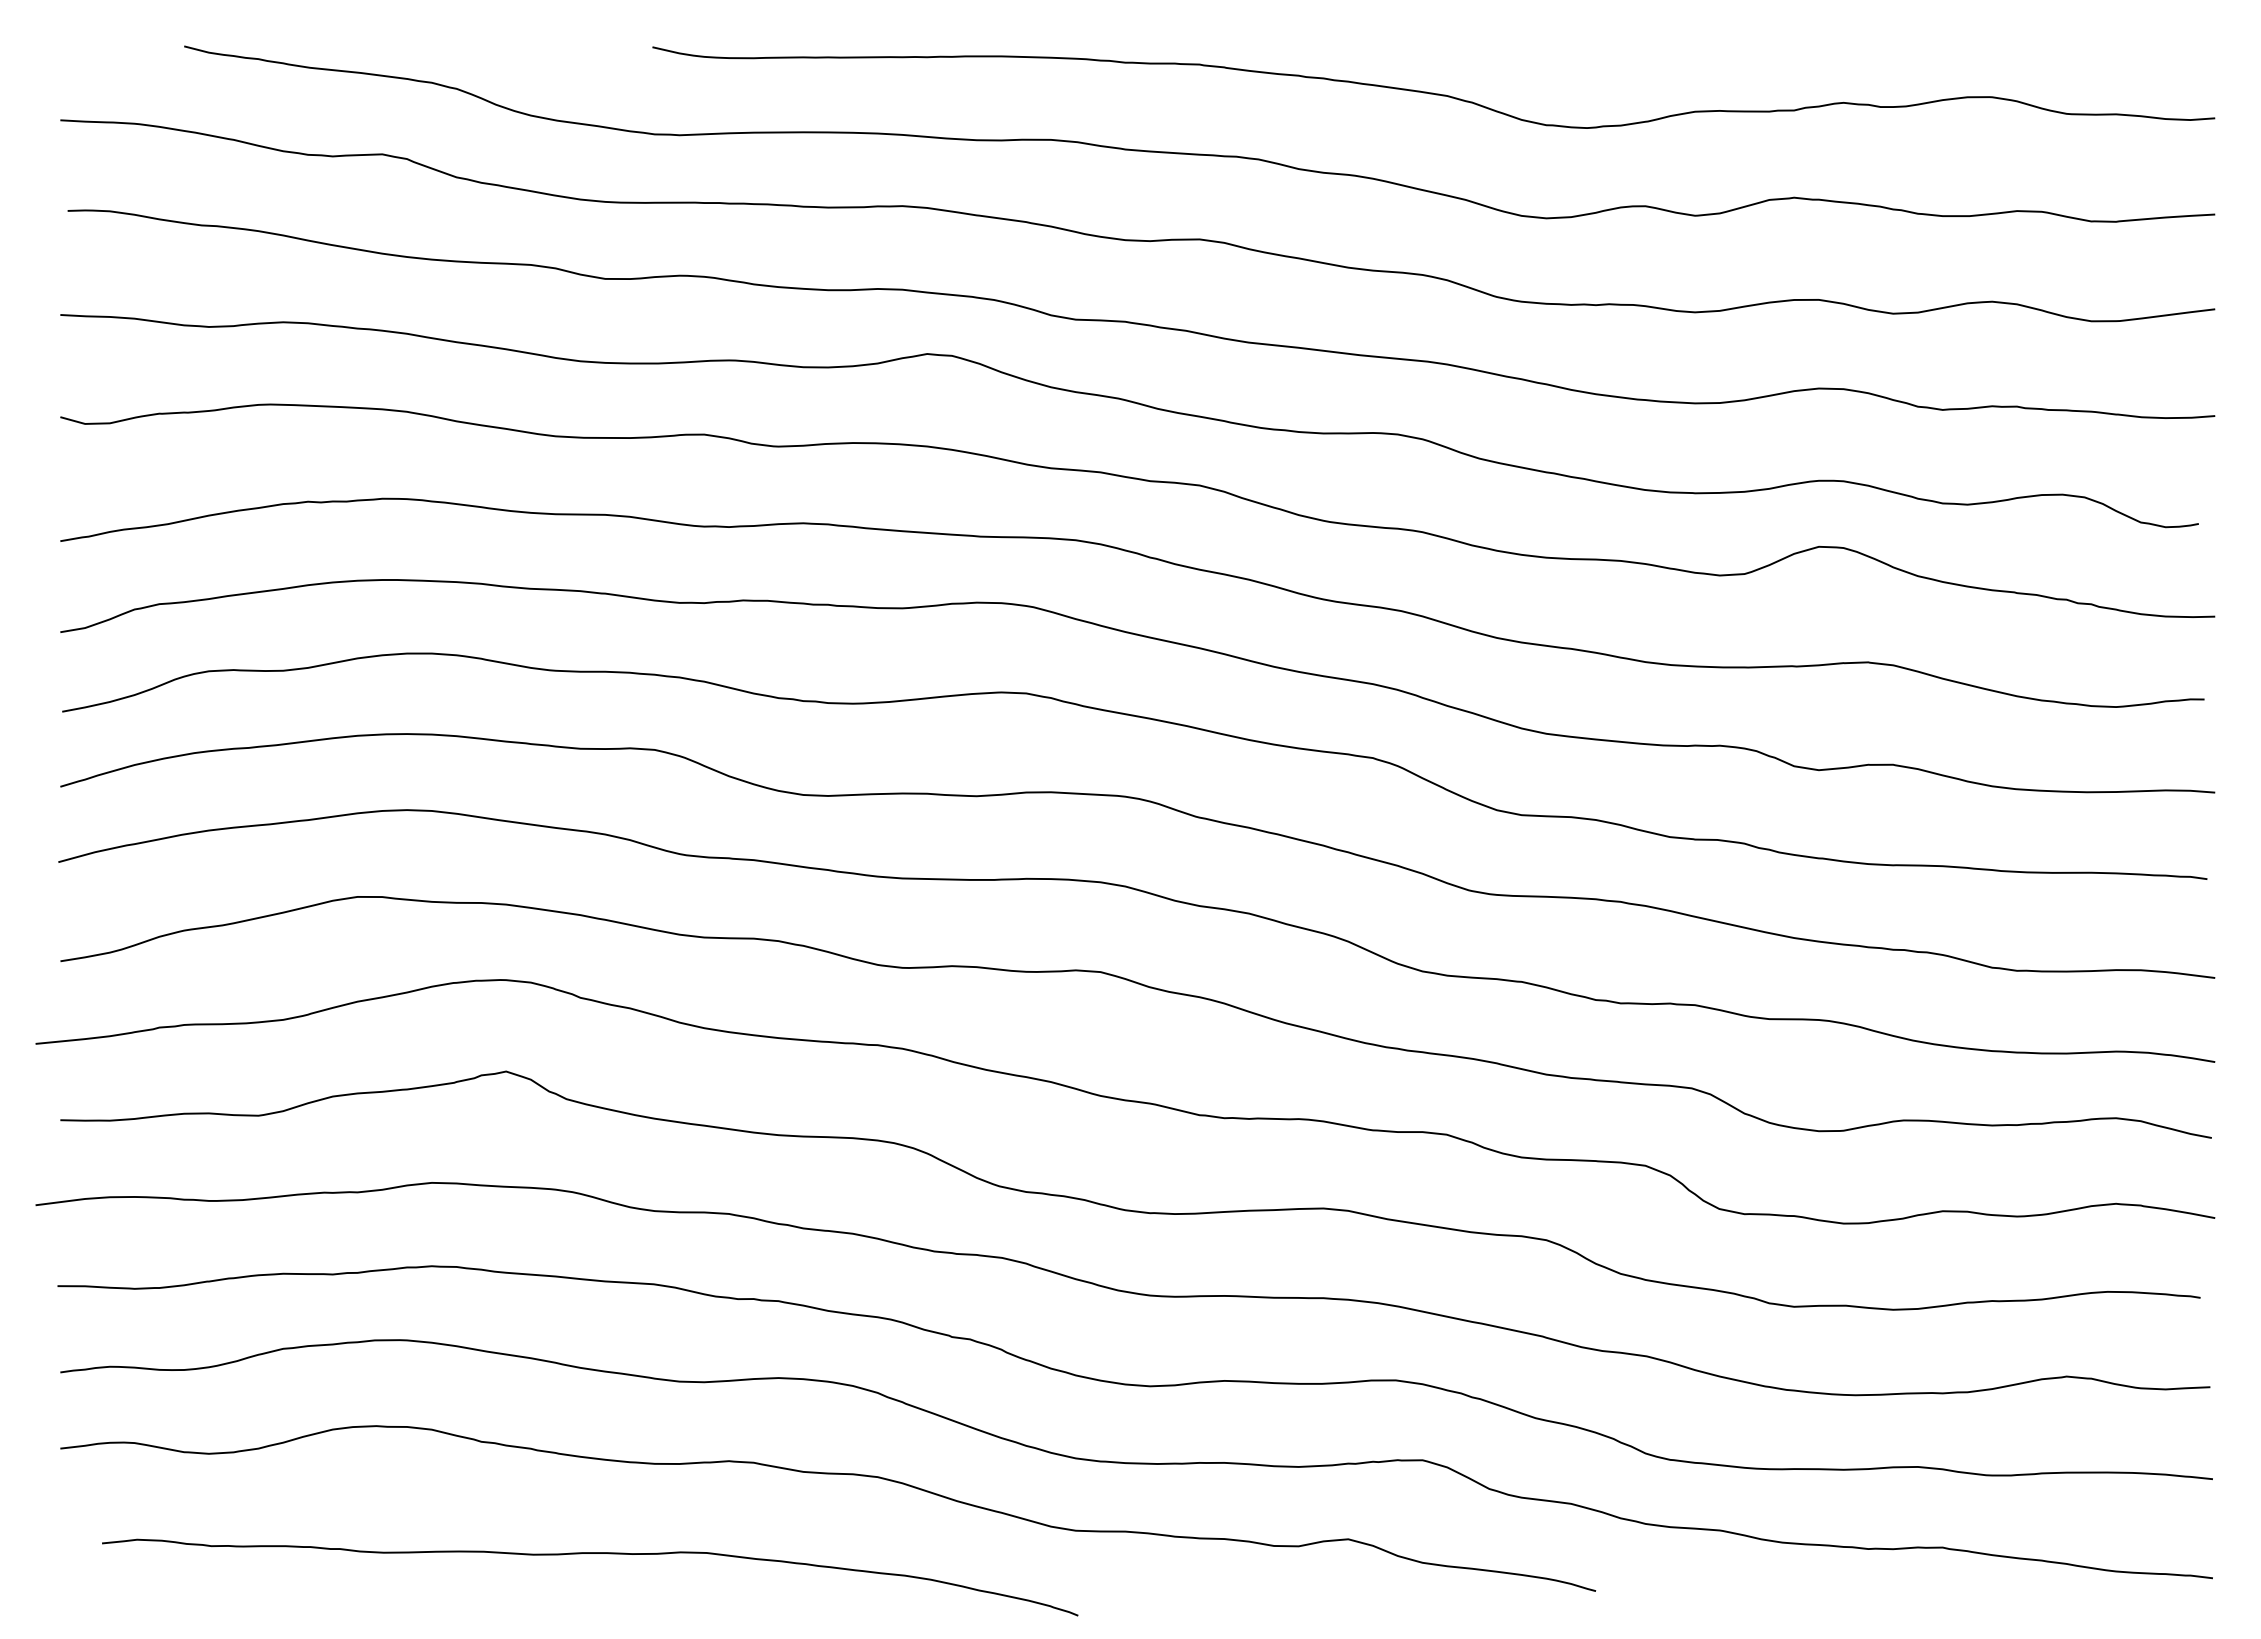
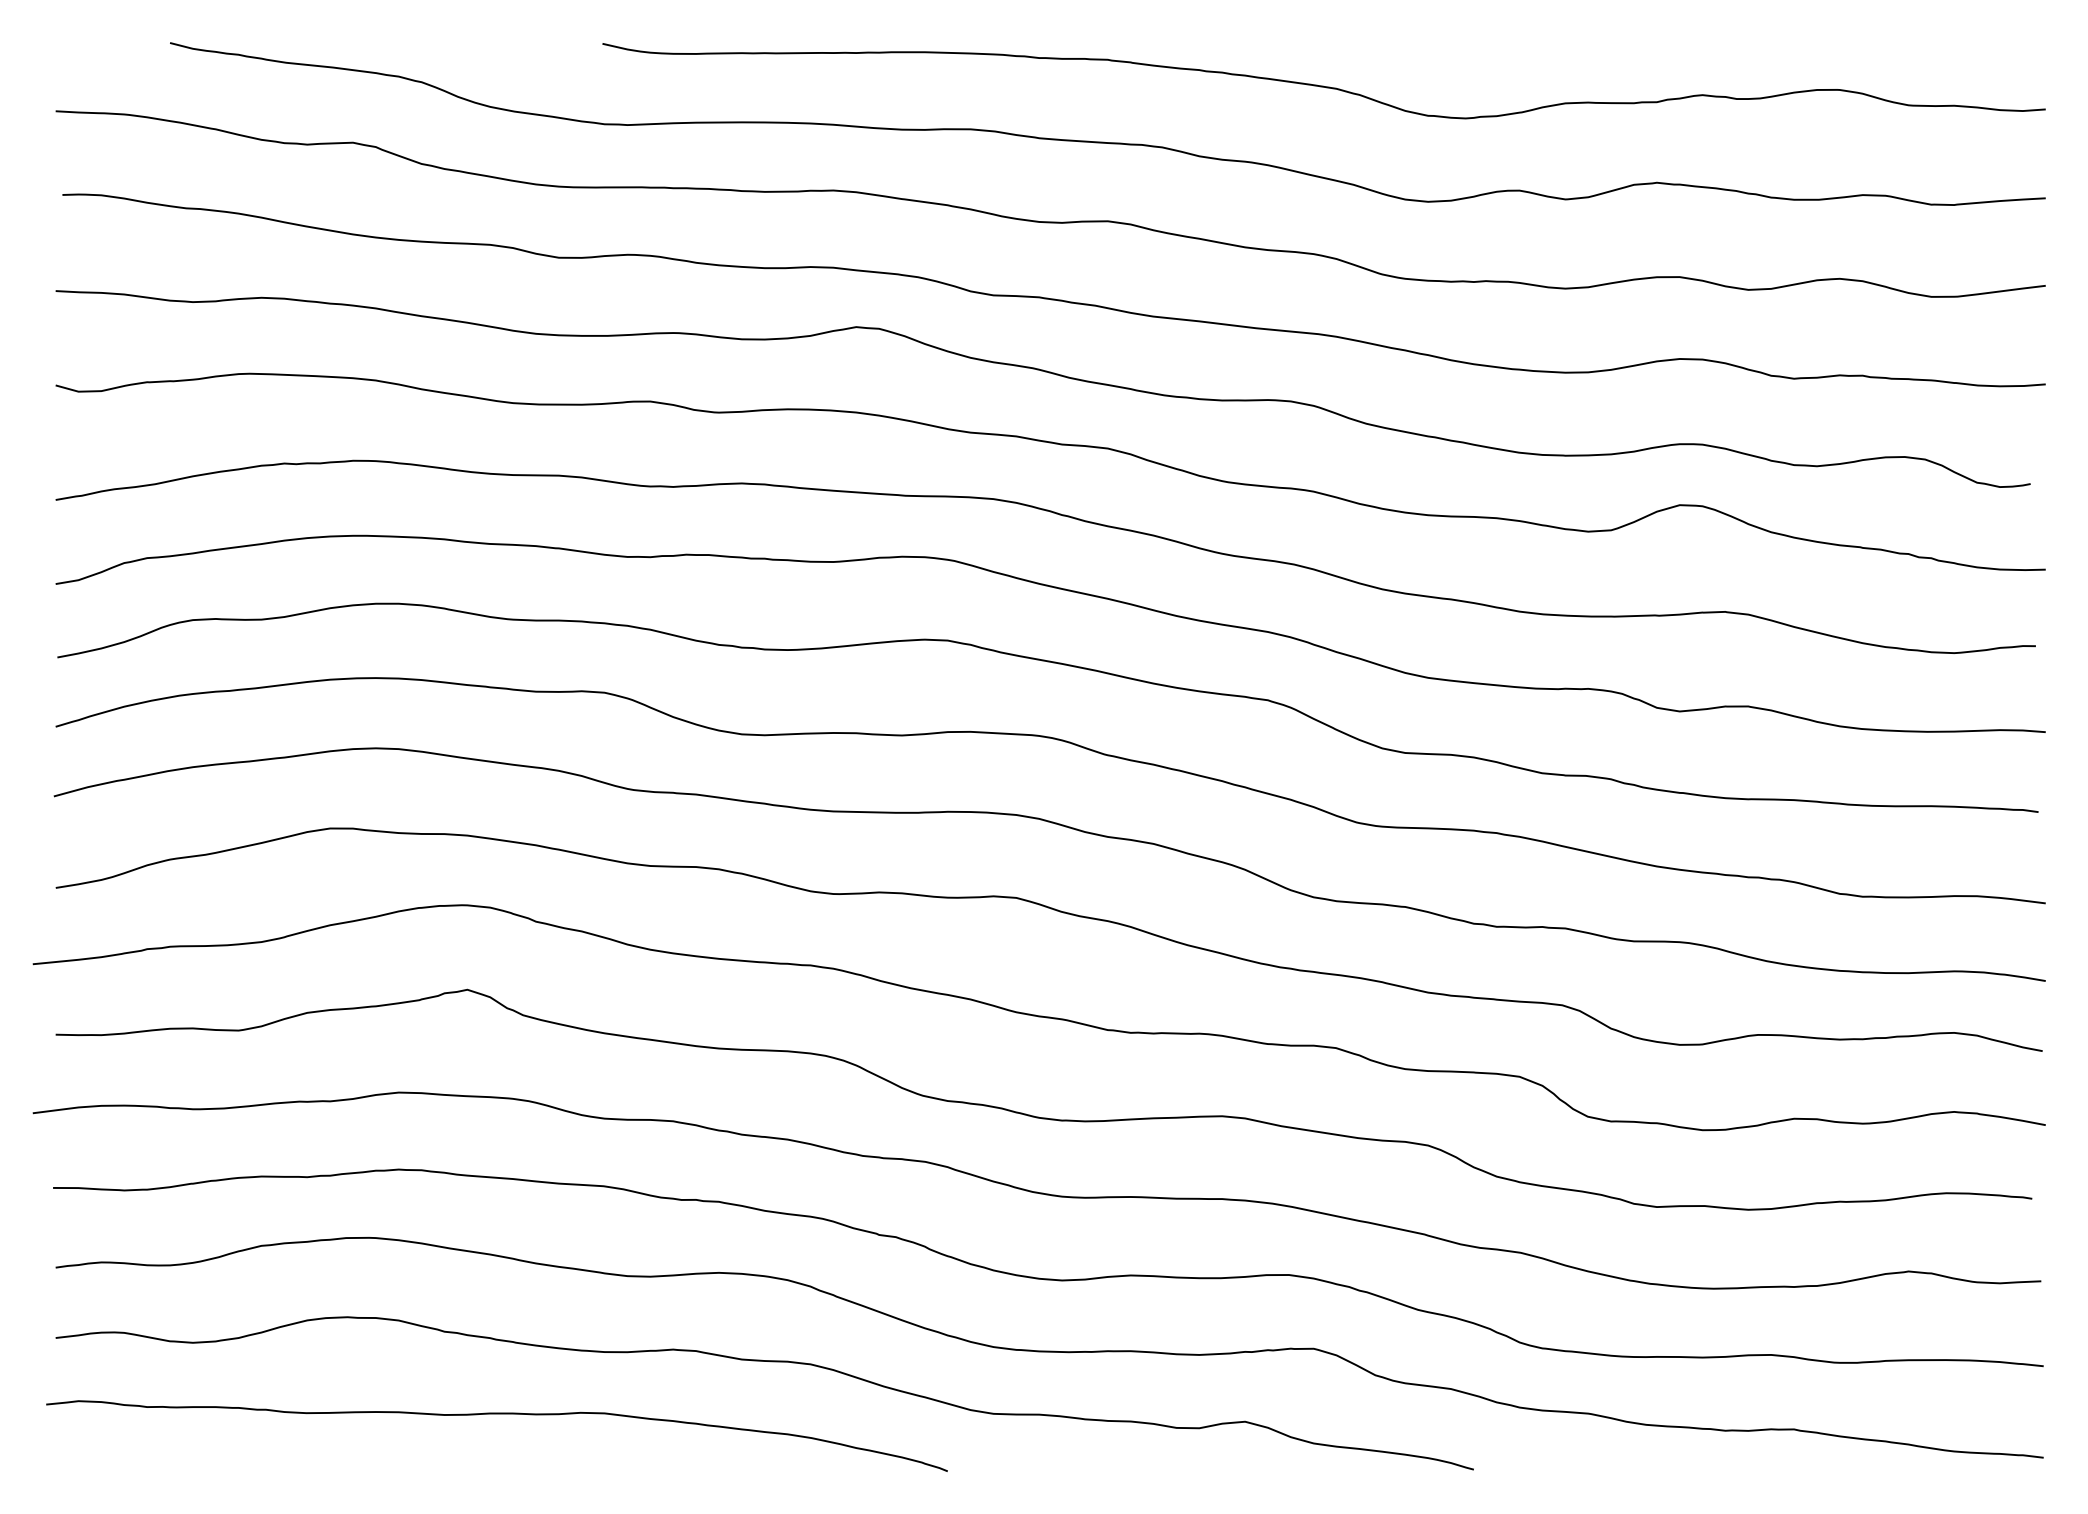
curve: (589, 1554) -> (496, 1414), moved

